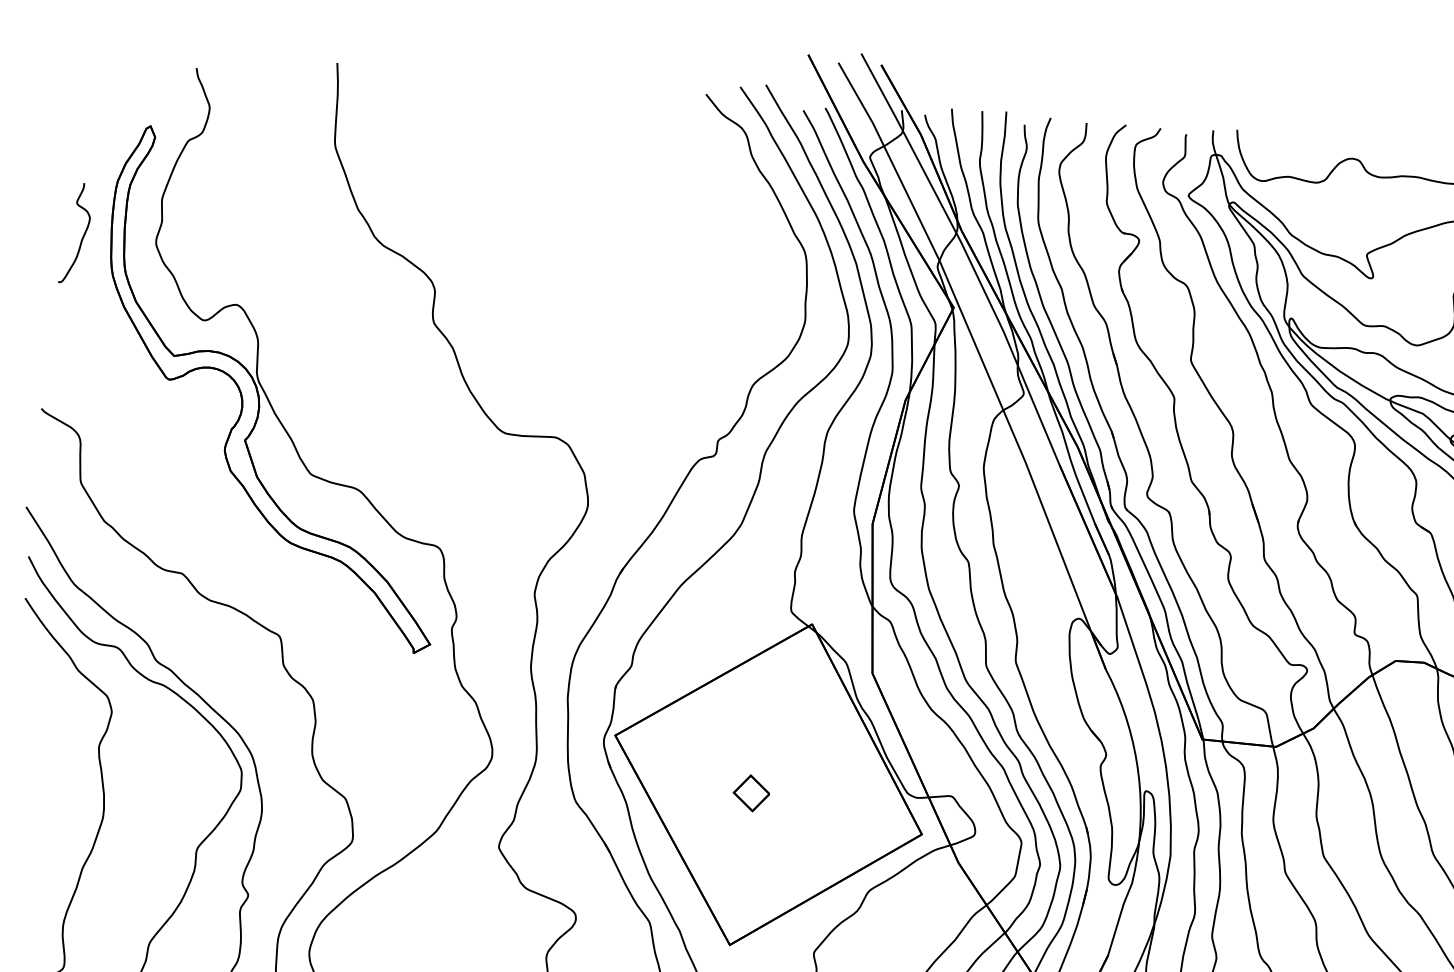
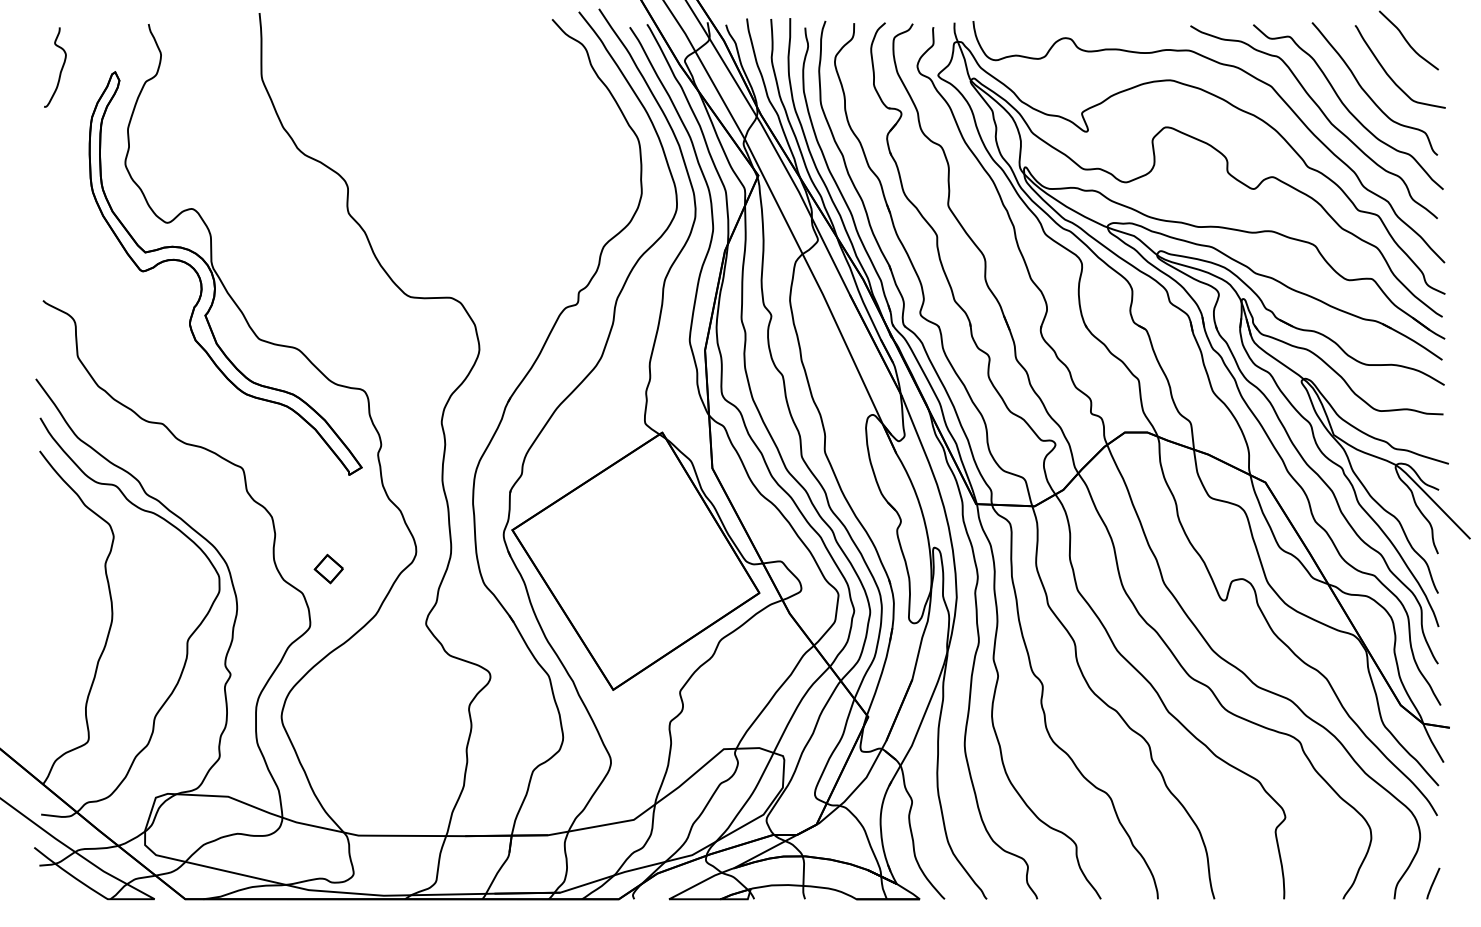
curve: (81, 237) -> (60, 70), moved
part: (751, 792) -> (328, 568), moved

